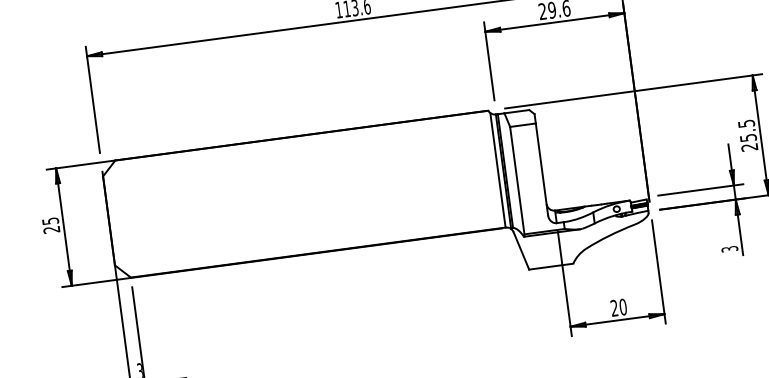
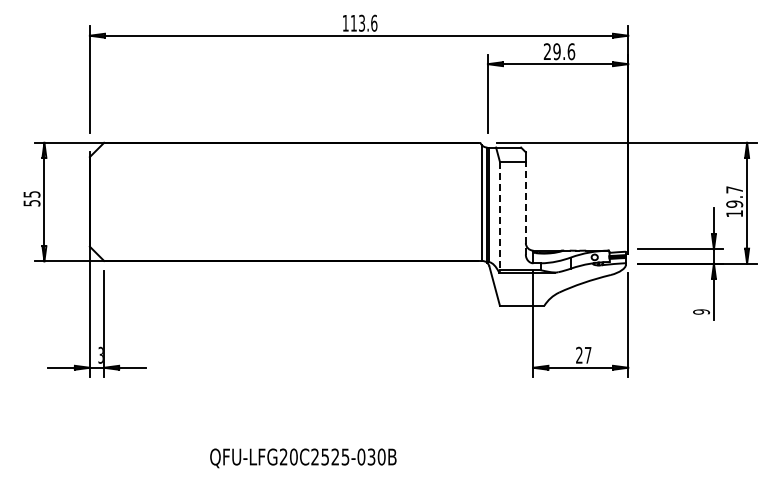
text: (747, 135) -> (734, 201), 25.5 -> 19.7
line: (541, 168) -> (525, 207), solid -> dashed
line: (516, 181) -> (499, 216), solid -> dashed
text: (51, 230) -> (31, 203), 25 -> 55
text: (729, 248) -> (701, 311), 3 -> 9
text: (622, 306) -> (587, 354), 20 -> 27

